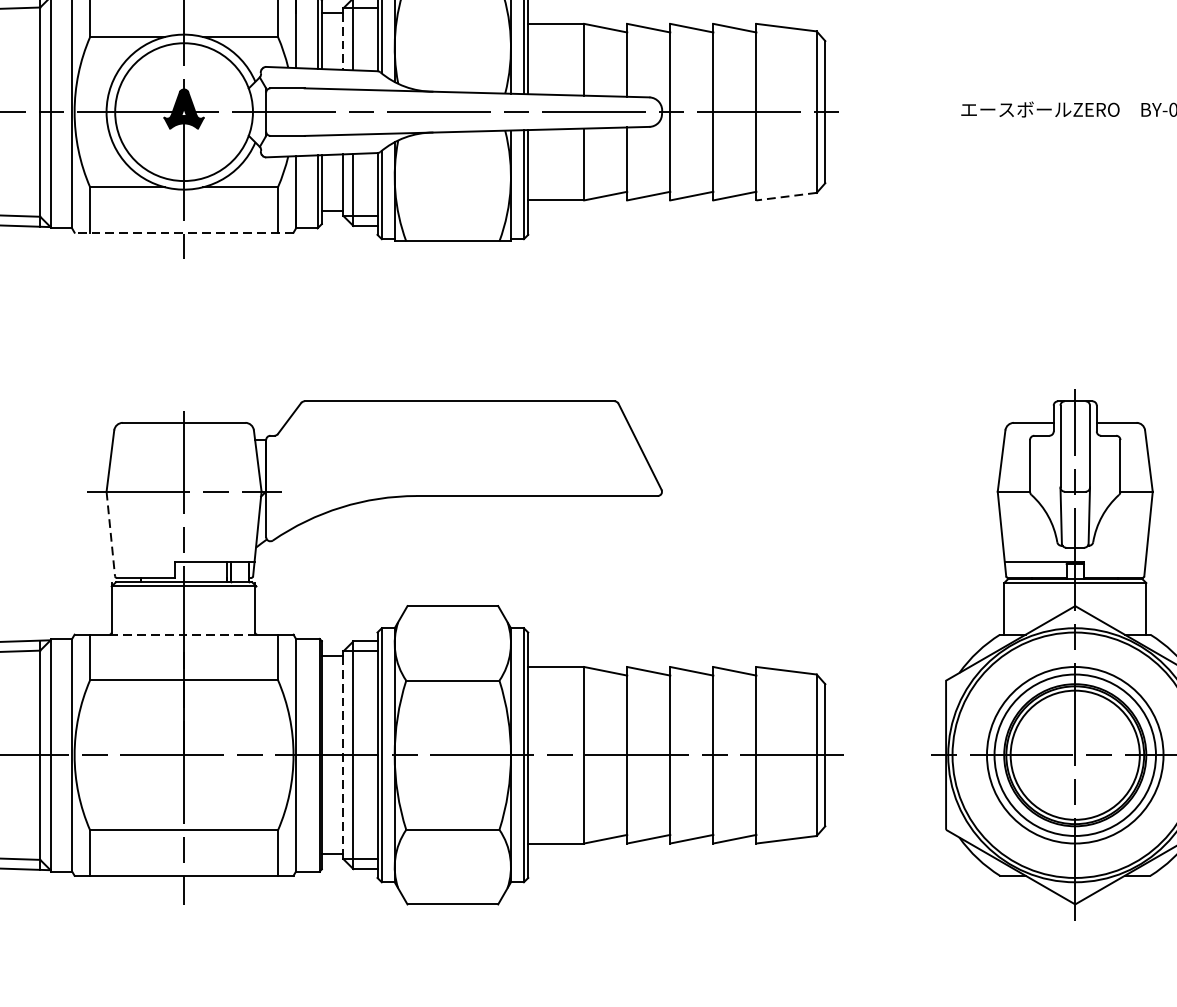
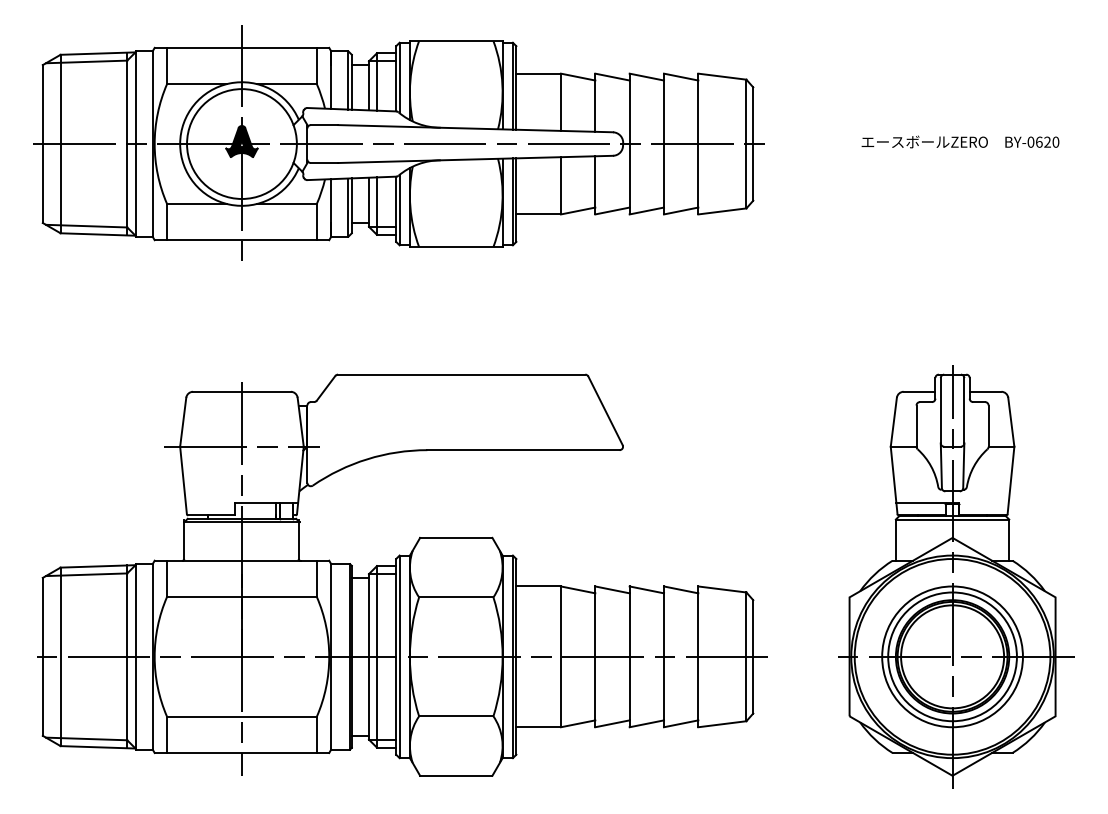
line: (344, 41) -> (369, 87), dashed -> solid
line: (785, 196) -> (721, 211), dashed -> solid
line: (183, 233) -> (241, 240), dashed -> solid
line: (110, 534) -> (183, 480), dashed -> solid
line: (184, 634) -> (242, 560), dashed -> solid
line: (344, 754) -> (369, 656), dashed -> solid

